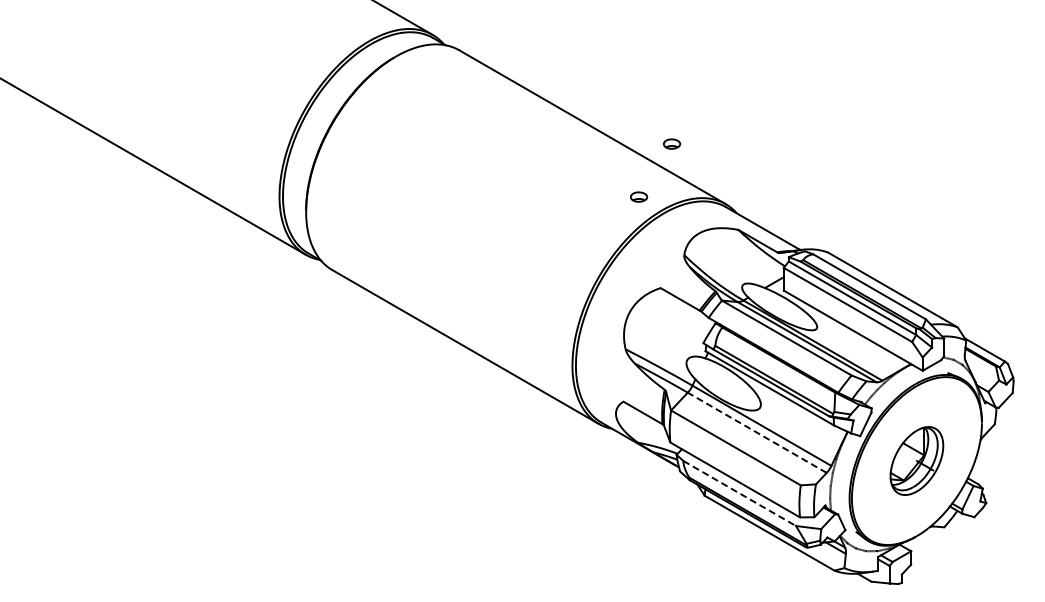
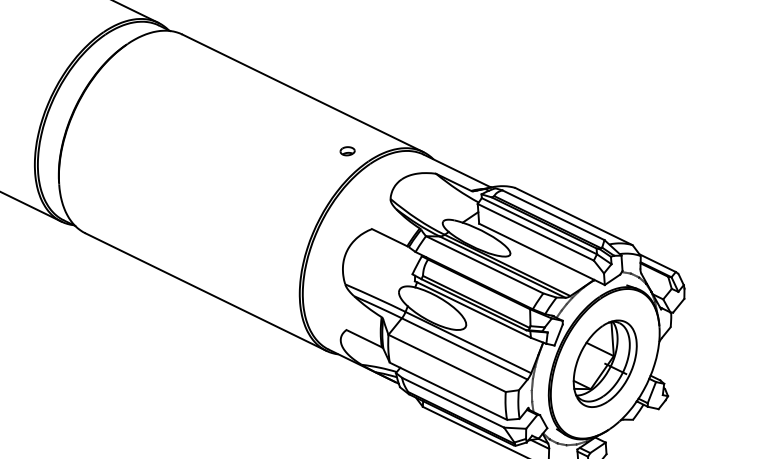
part: (672, 143) -> (373, 102), removed
line: (756, 432) -> (464, 348), dashed -> solid
part: (916, 460) -> (604, 363), size x1.43
line: (740, 493) -> (453, 402), dashed -> solid

